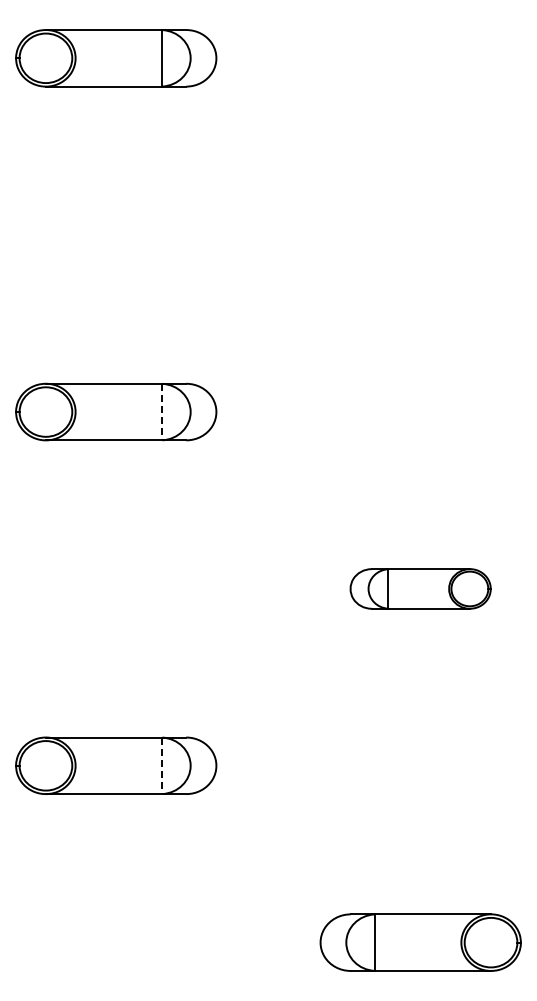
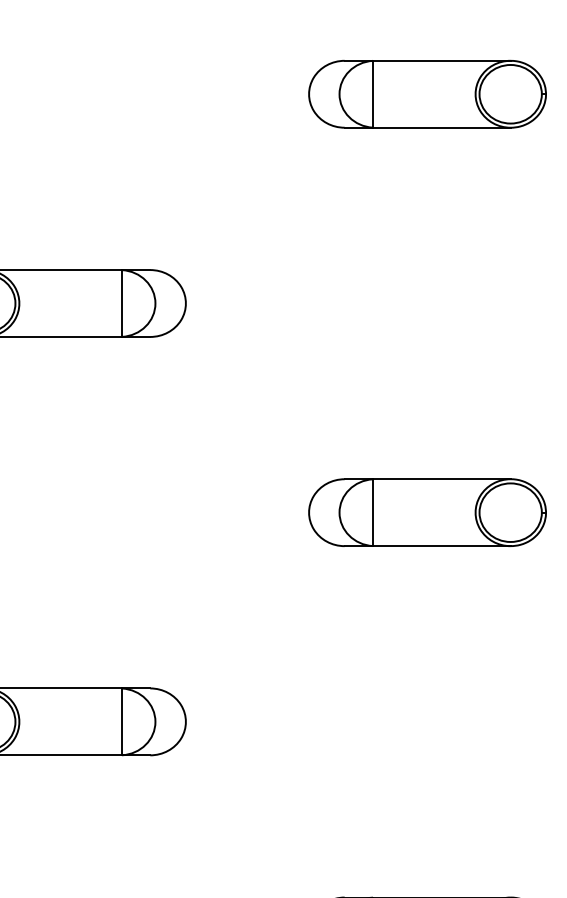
part: (420, 235) -> (427, 94), added
line: (162, 412) -> (122, 304), dashed -> solid
part: (420, 588) -> (427, 512), size x1.43
line: (162, 766) -> (122, 722), dashed -> solid

